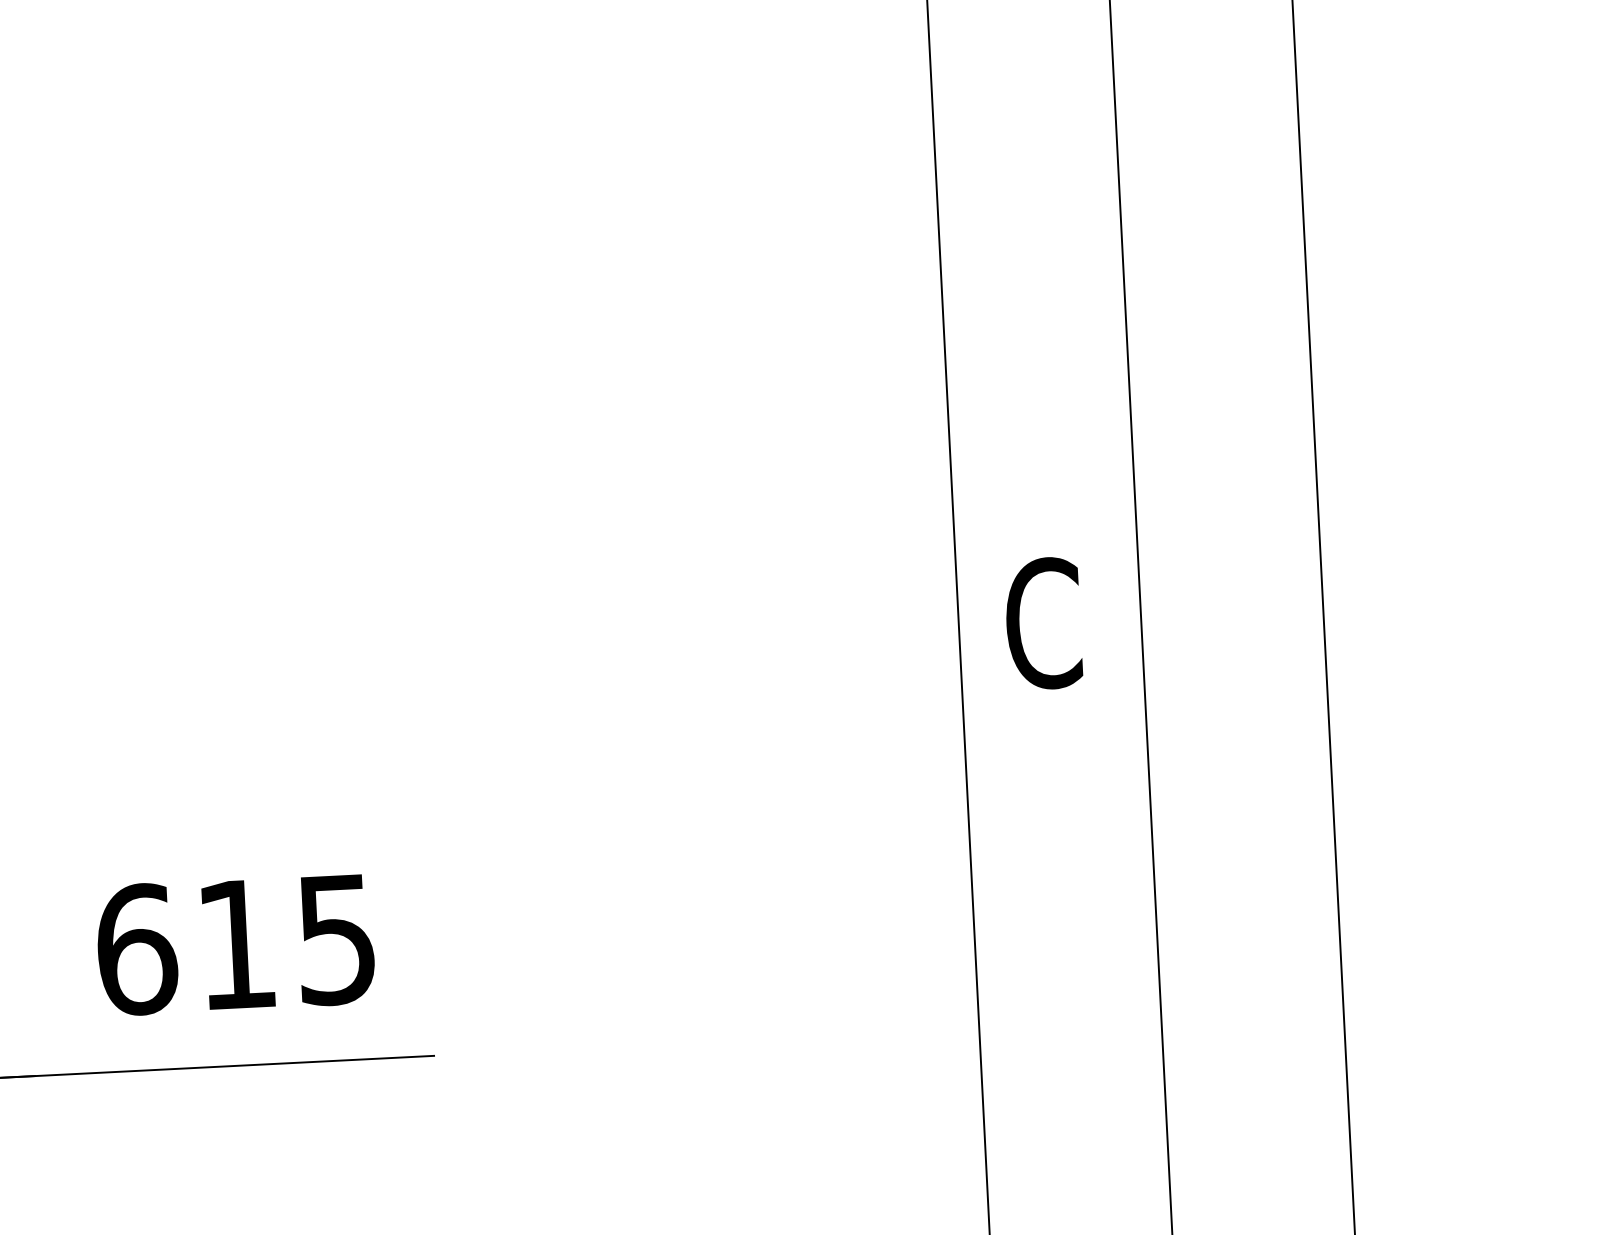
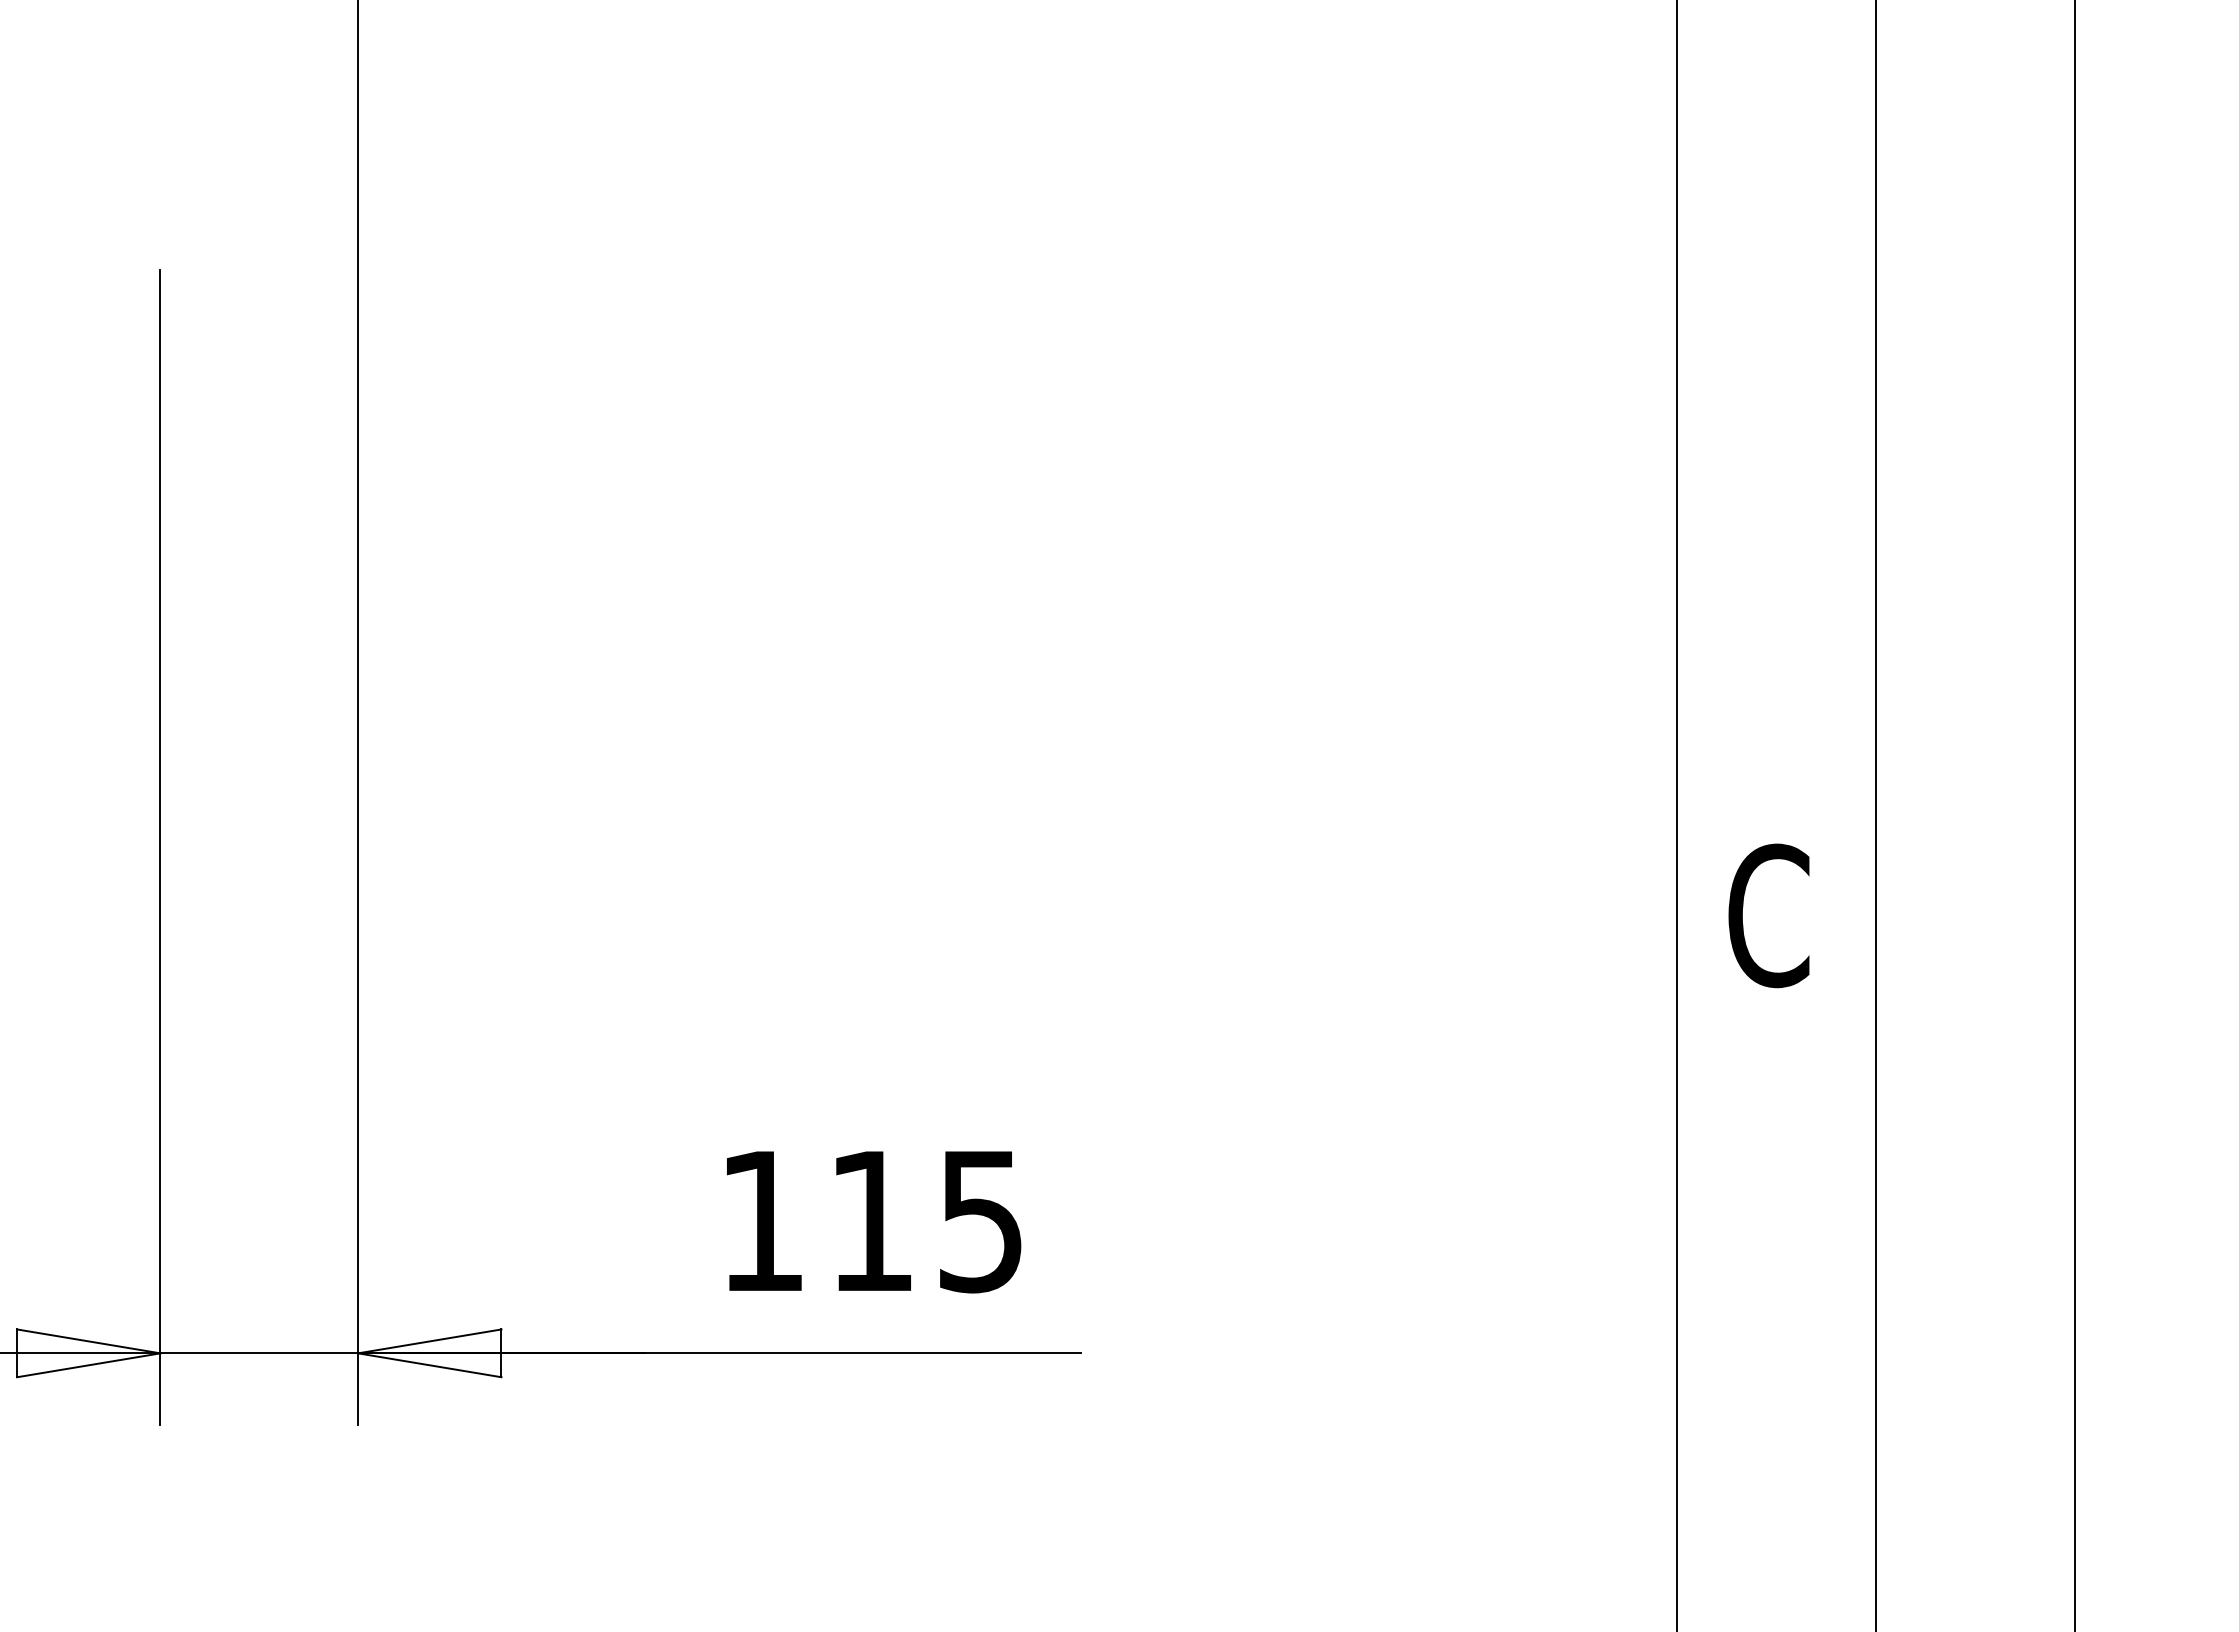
text: (137, 949) -> (763, 1221), 615 -> 115

